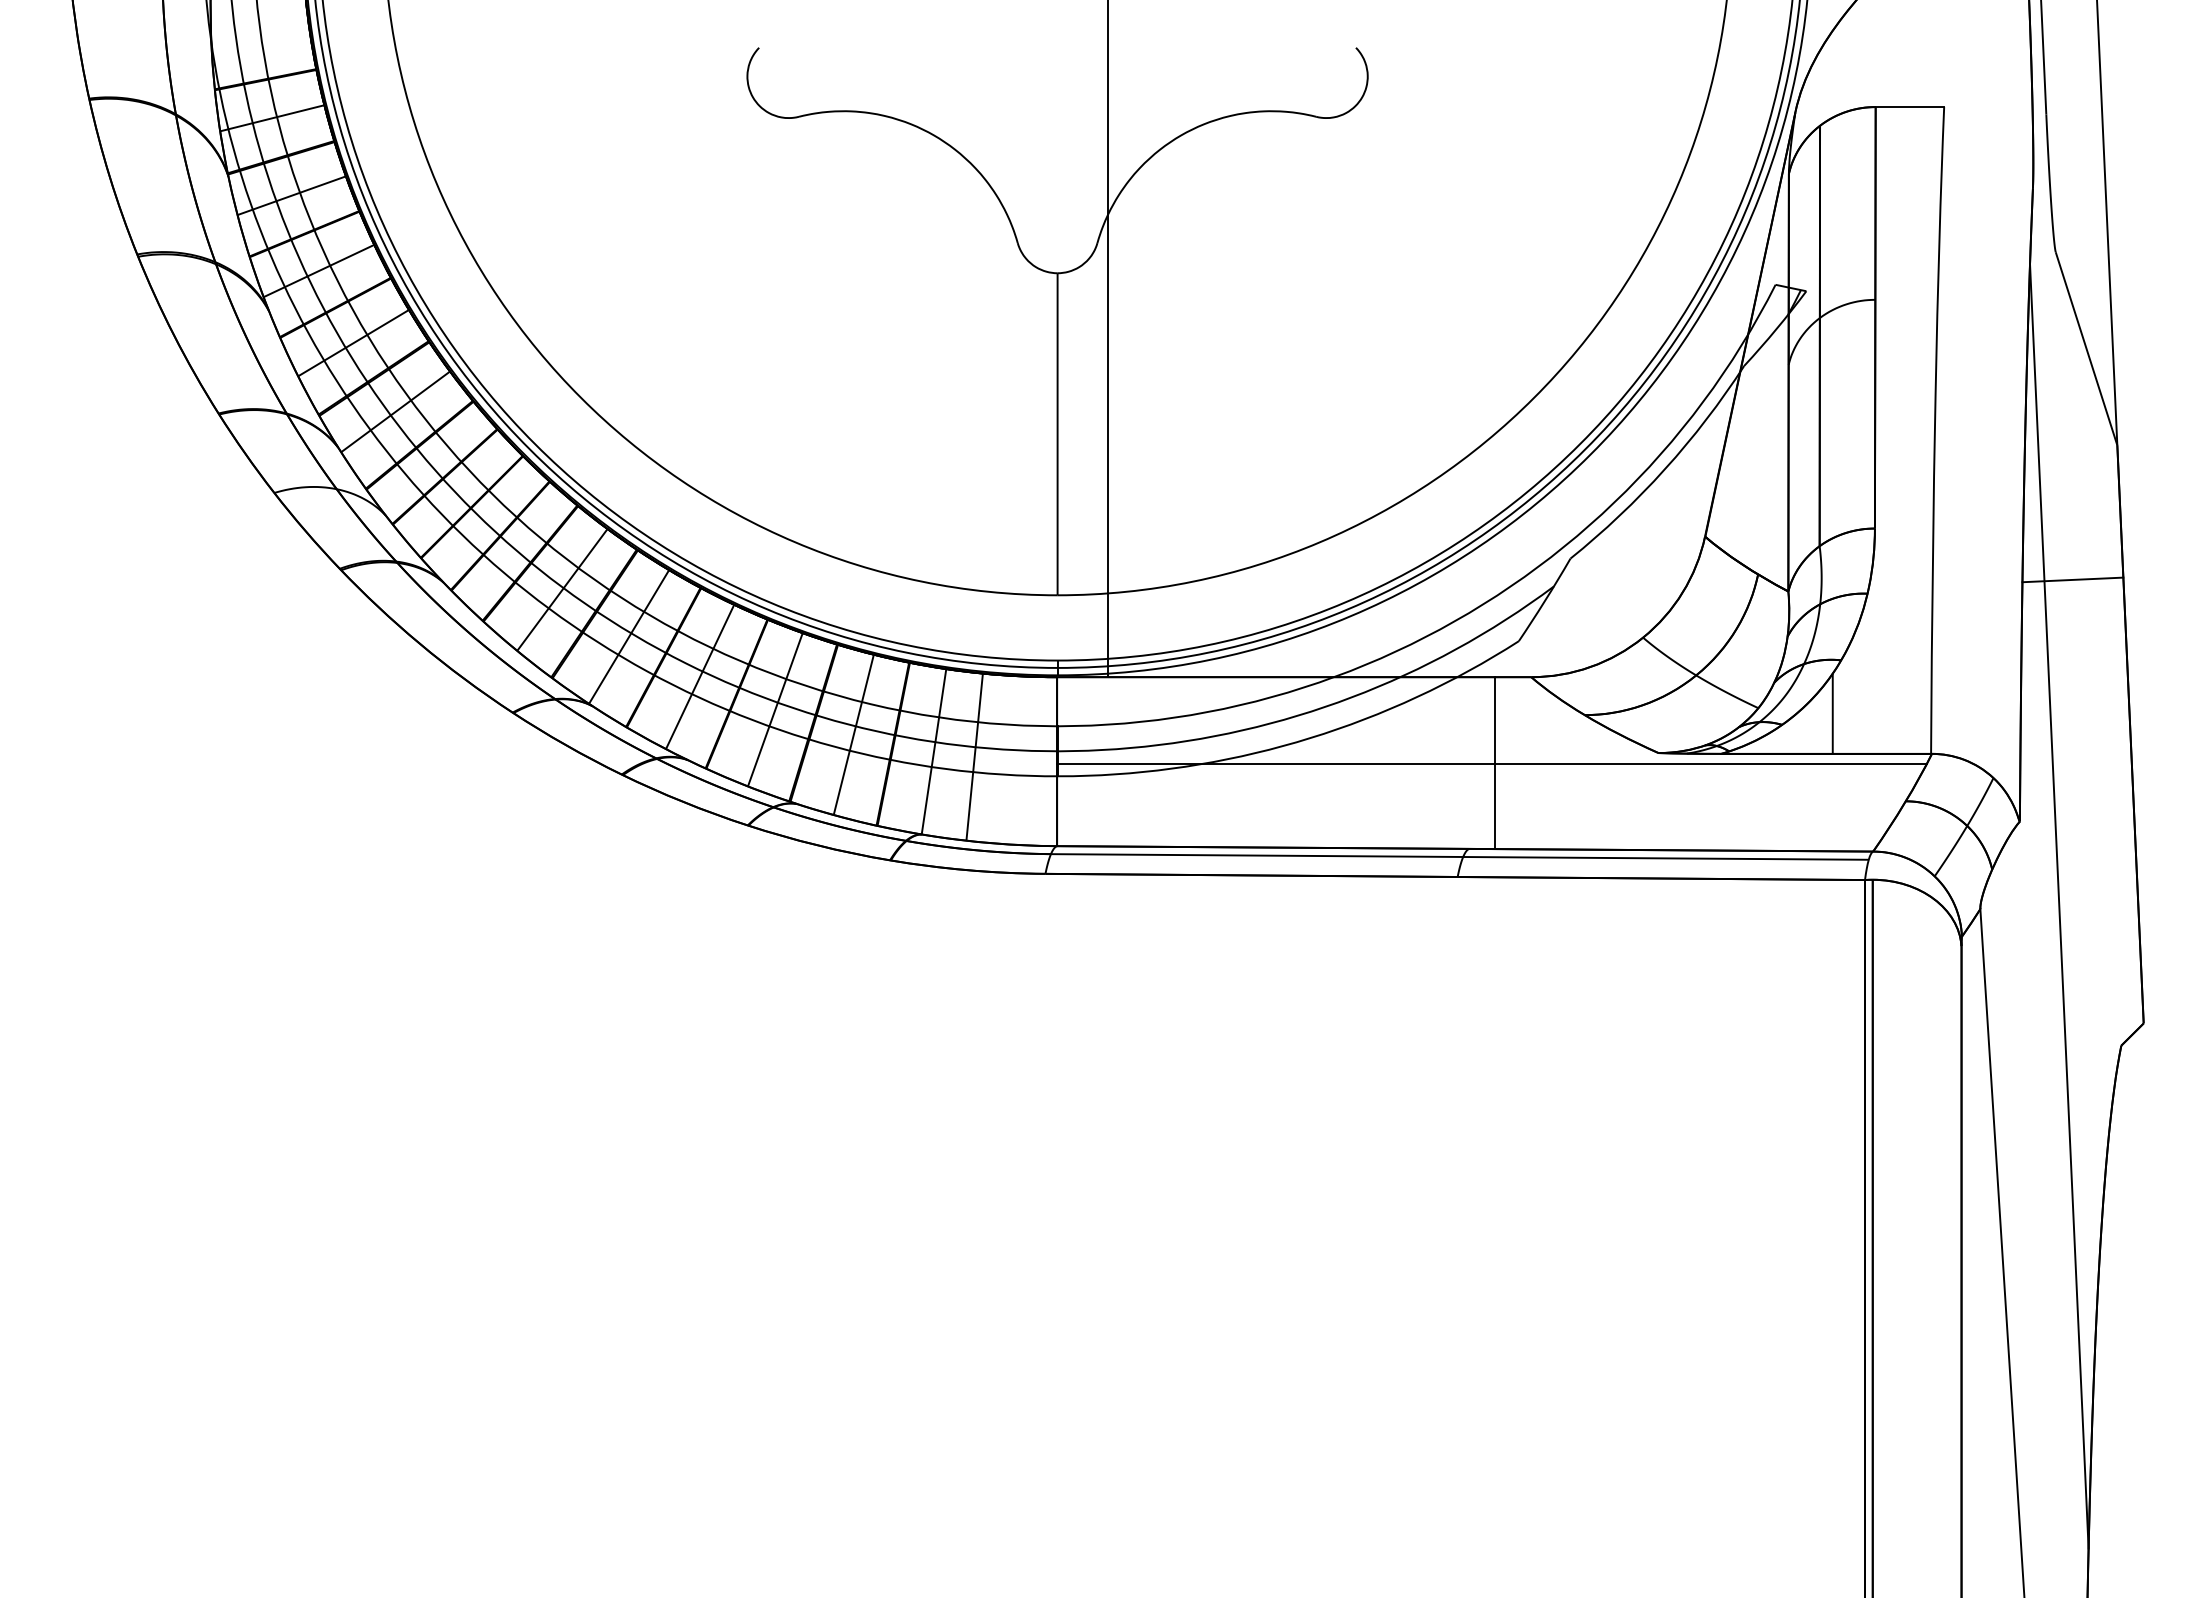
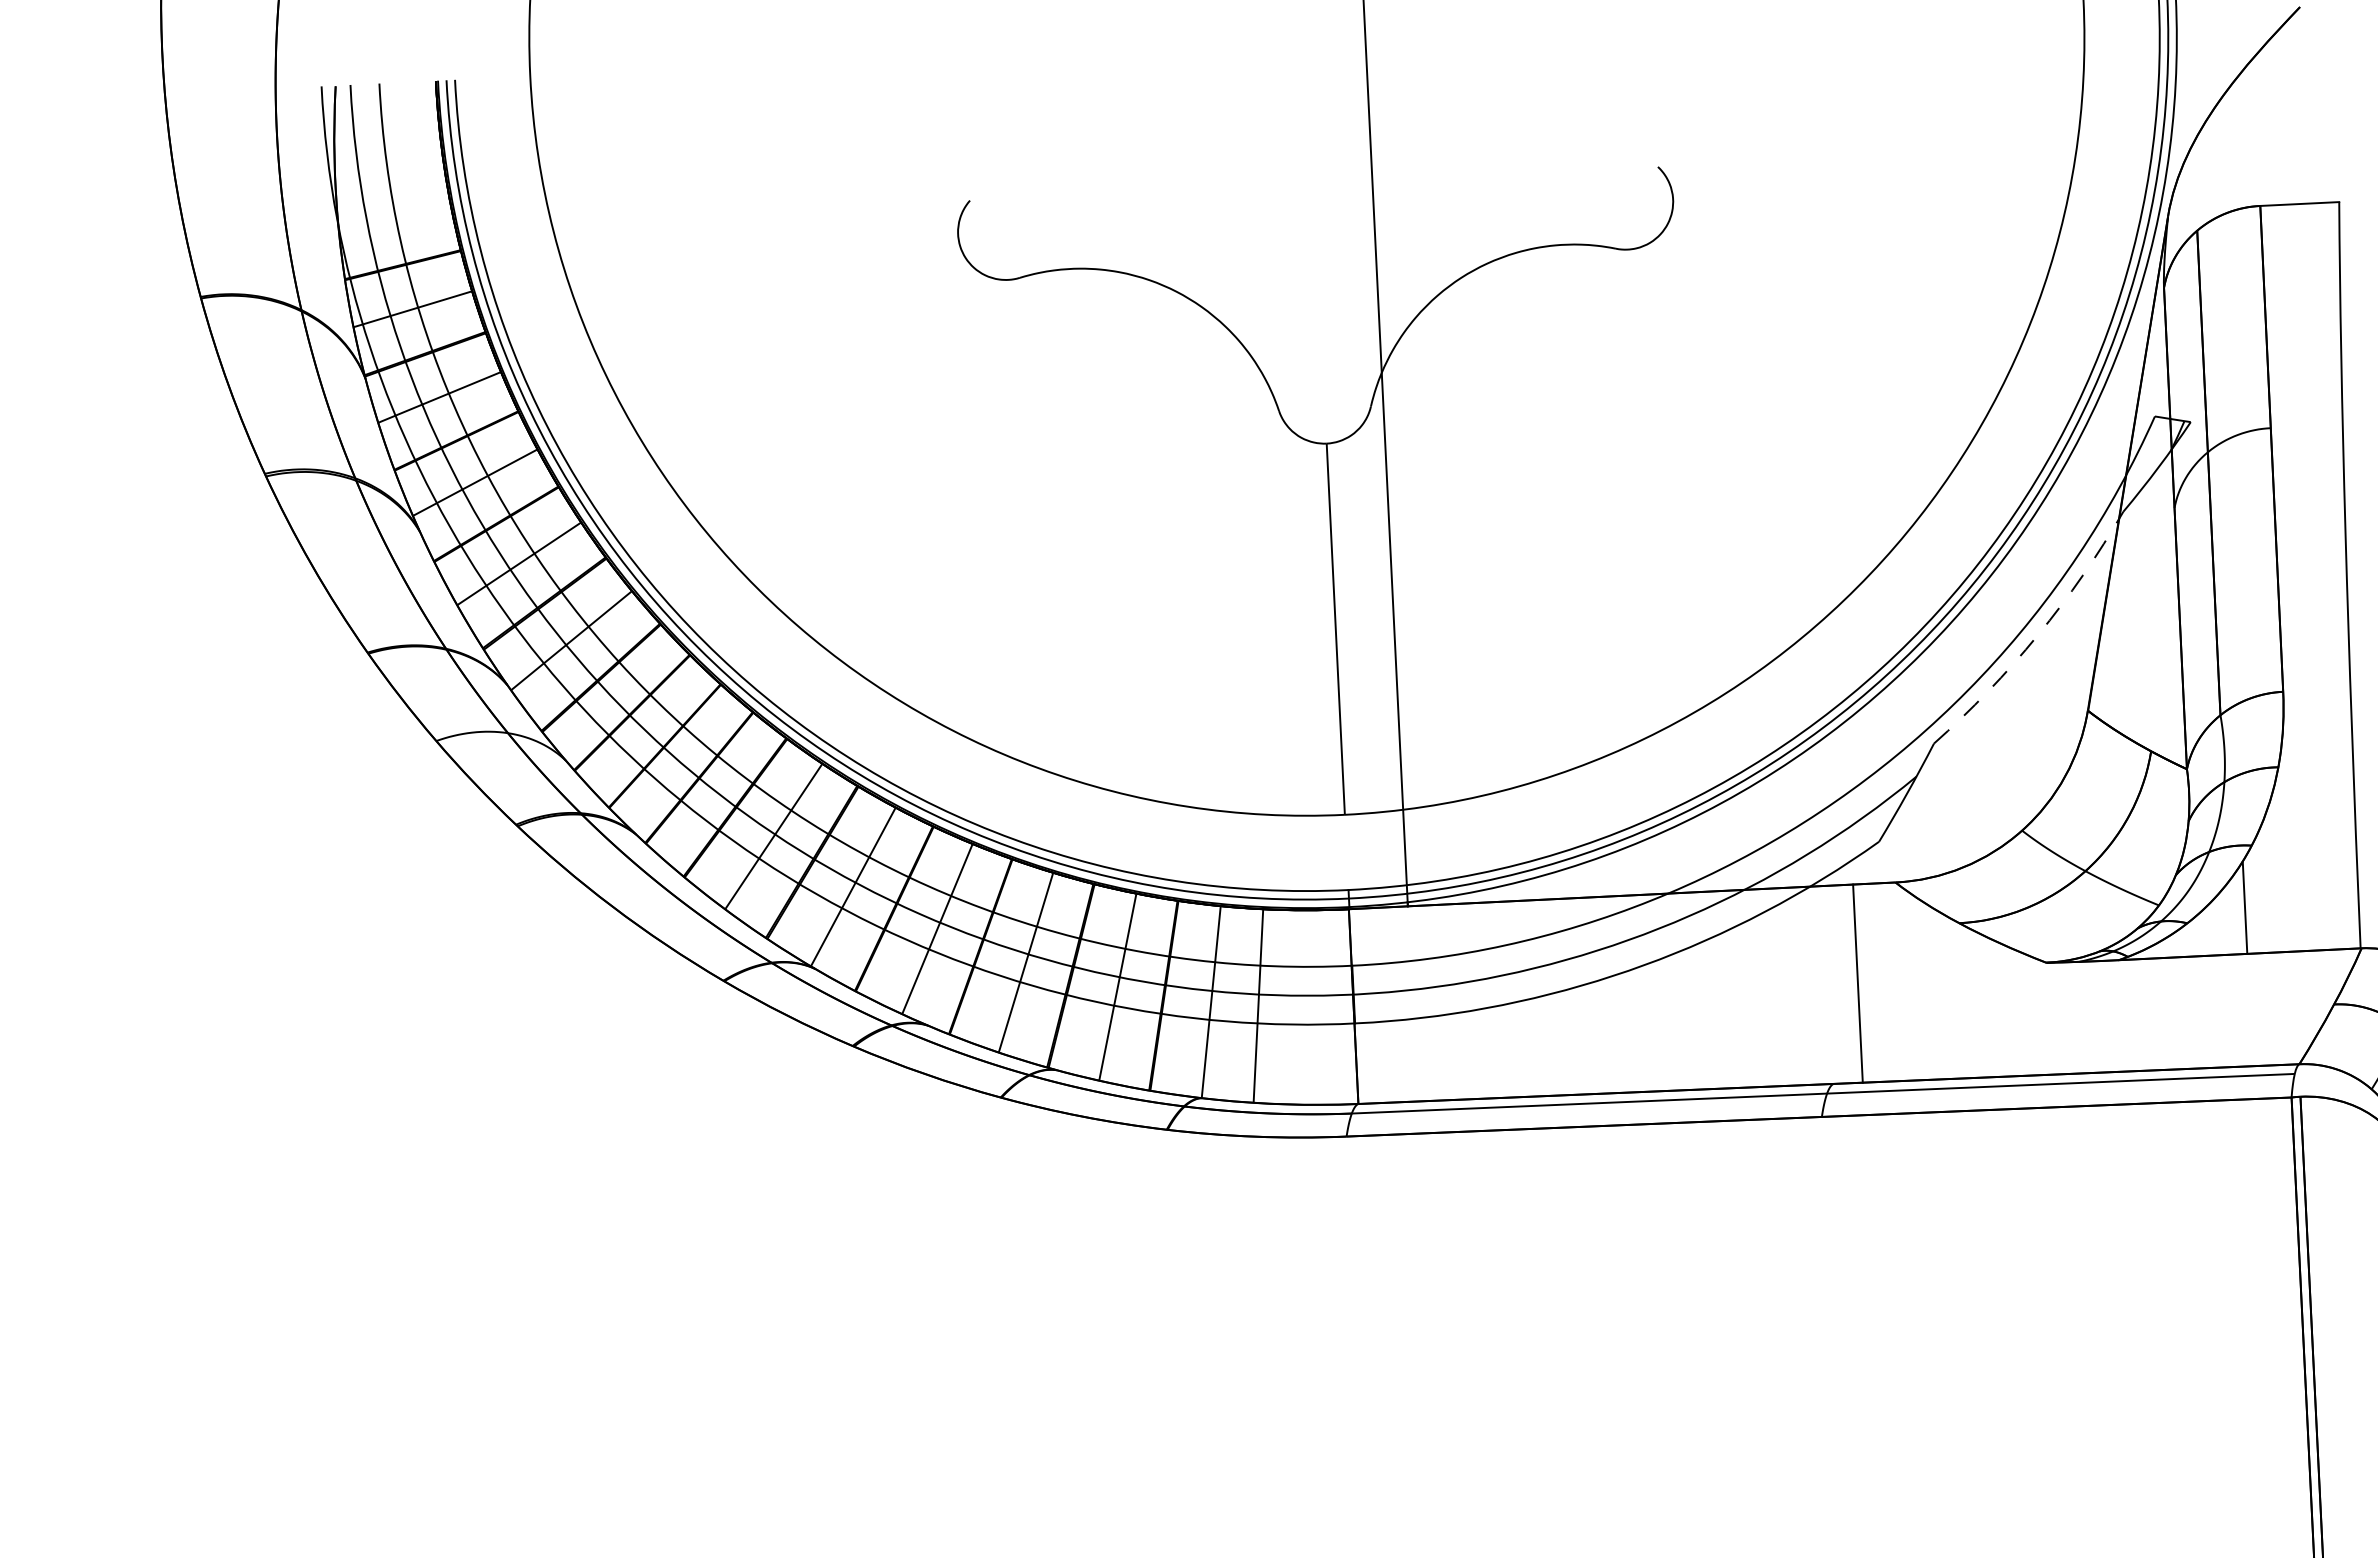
arc: (1665, 469) -> (2038, 635), solid -> dashed
line: (1491, 764) -> (1854, 985), removed

